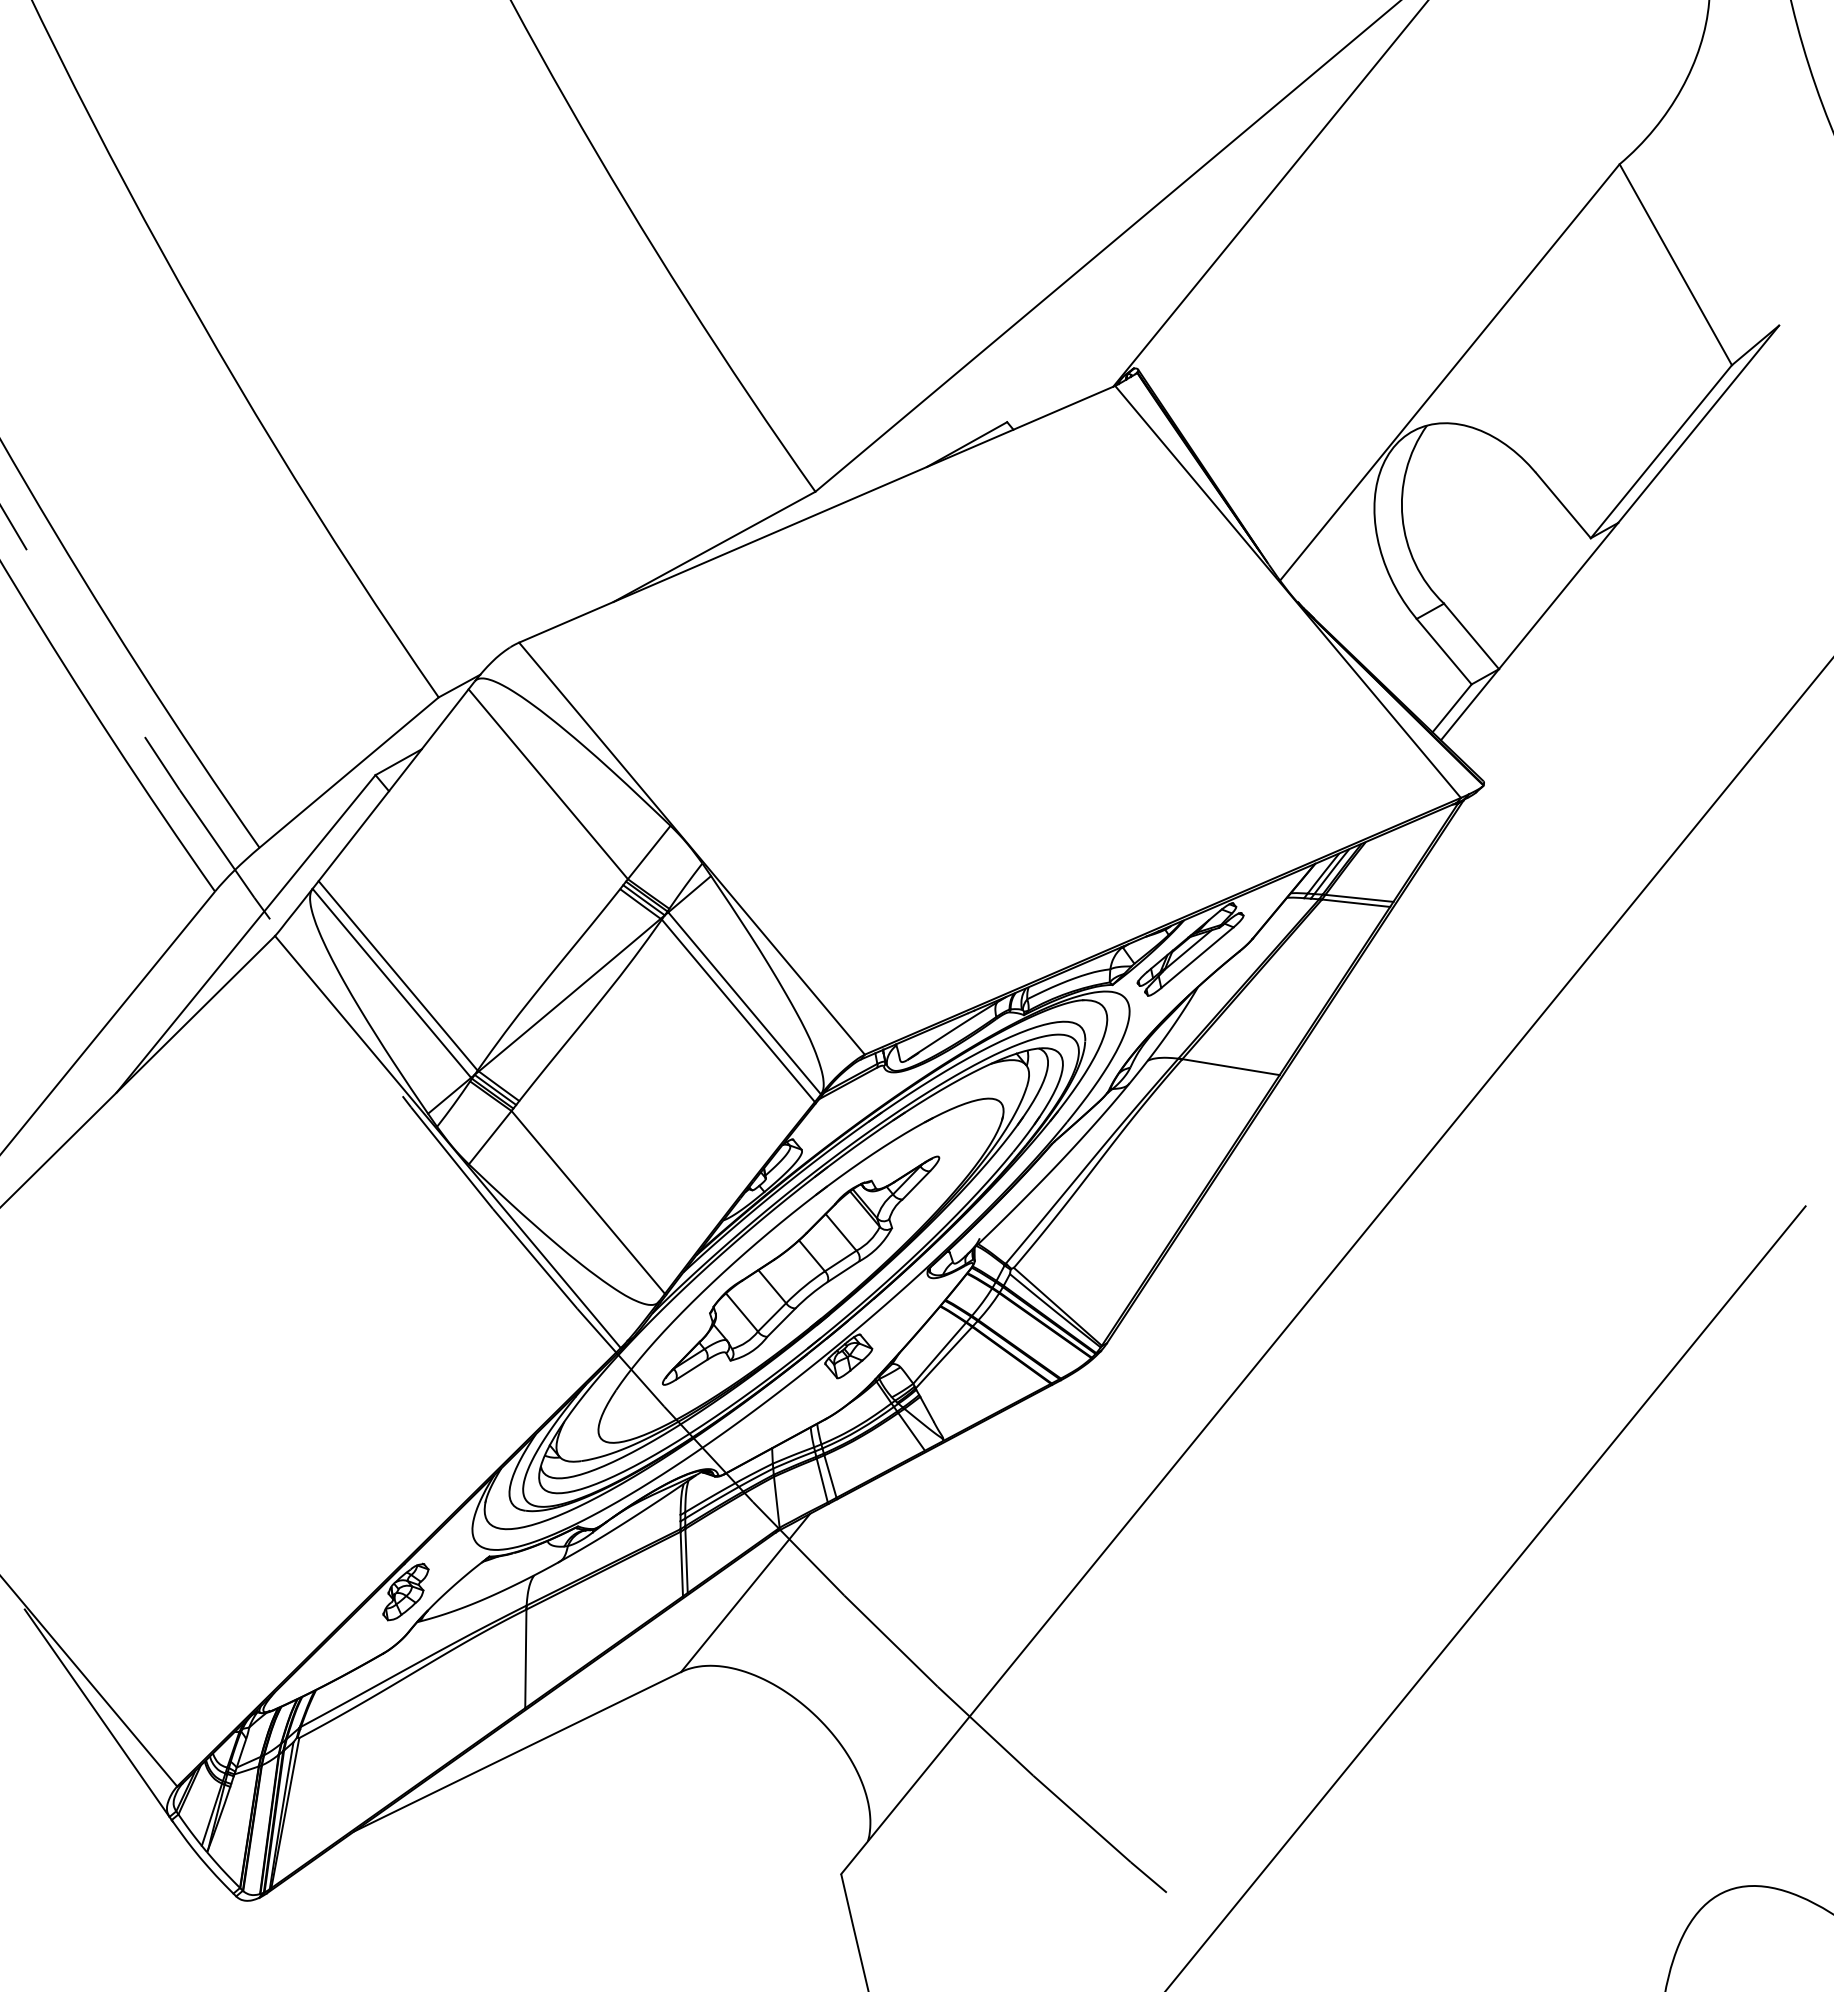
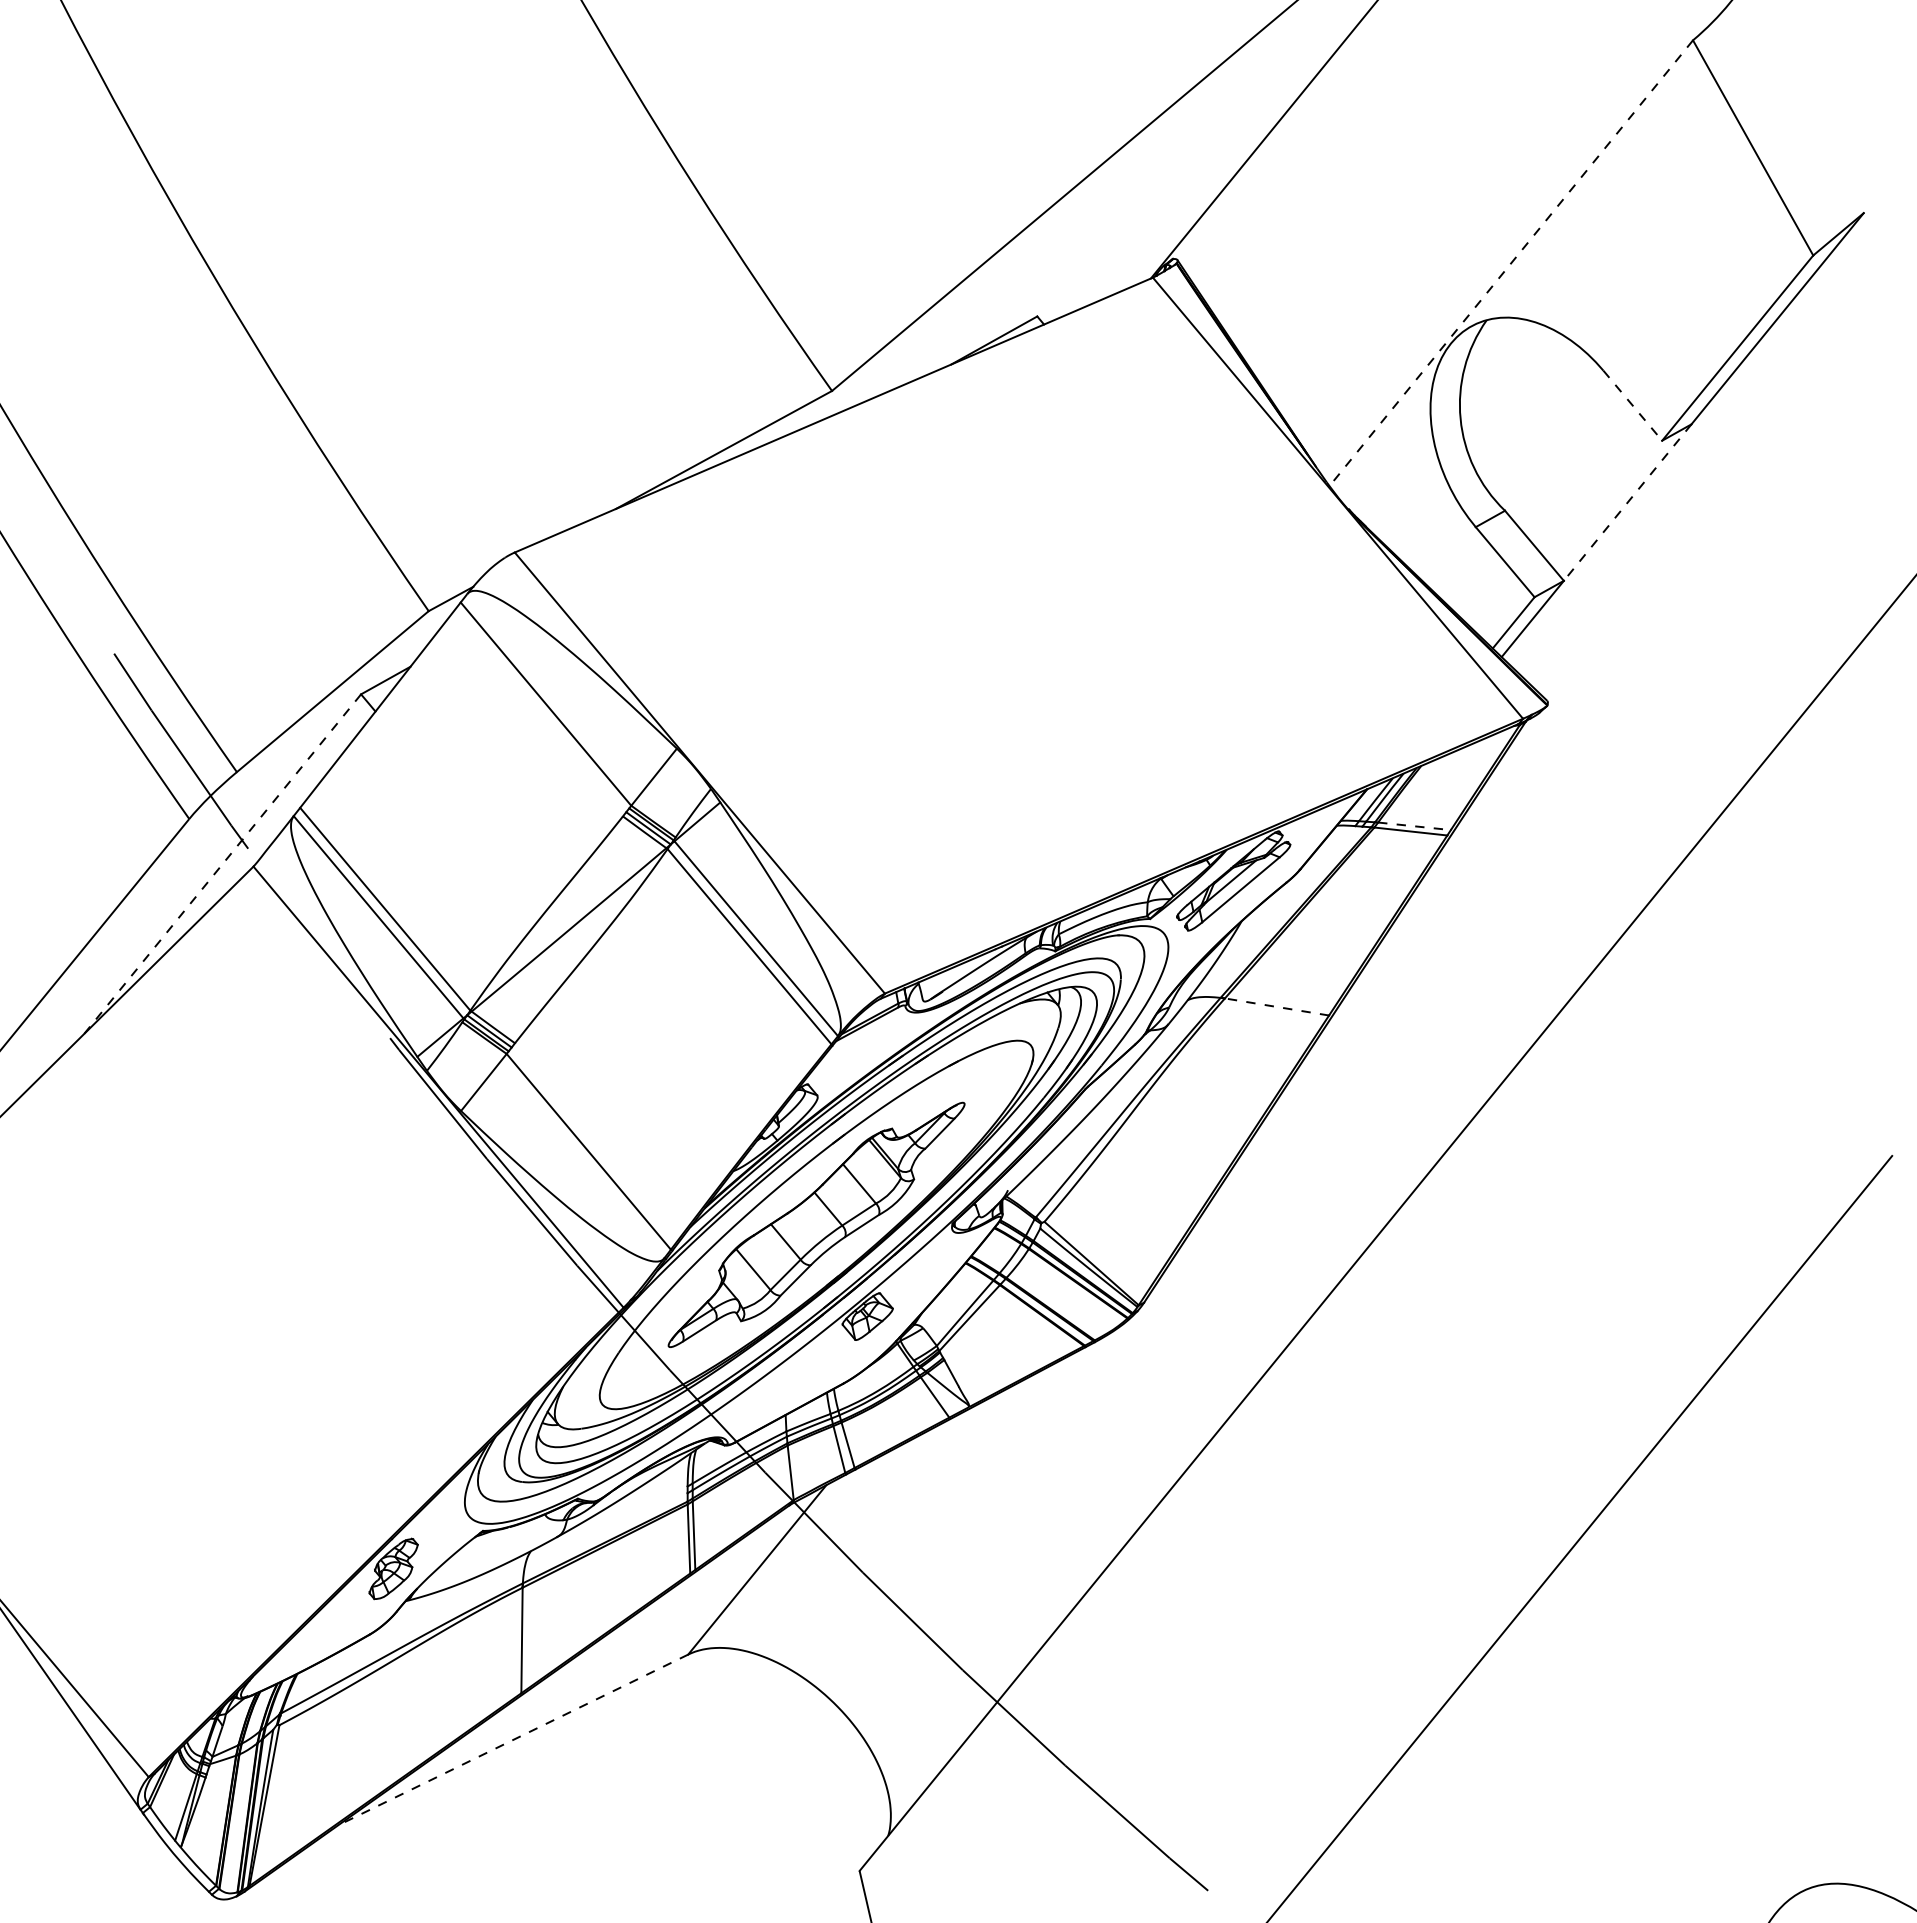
line: (1449, 372) -> (1510, 263), solid -> dashed
line: (1563, 505) -> (1632, 405), solid -> dashed
line: (1558, 596) -> (1627, 503), solid -> dashed
line: (1359, 898) -> (1414, 826), solid -> dashed
line: (246, 933) -> (222, 863), solid -> dashed
line: (1230, 1067) -> (1276, 1007), solid -> dashed
line: (517, 1751) -> (513, 1739), solid -> dashed

